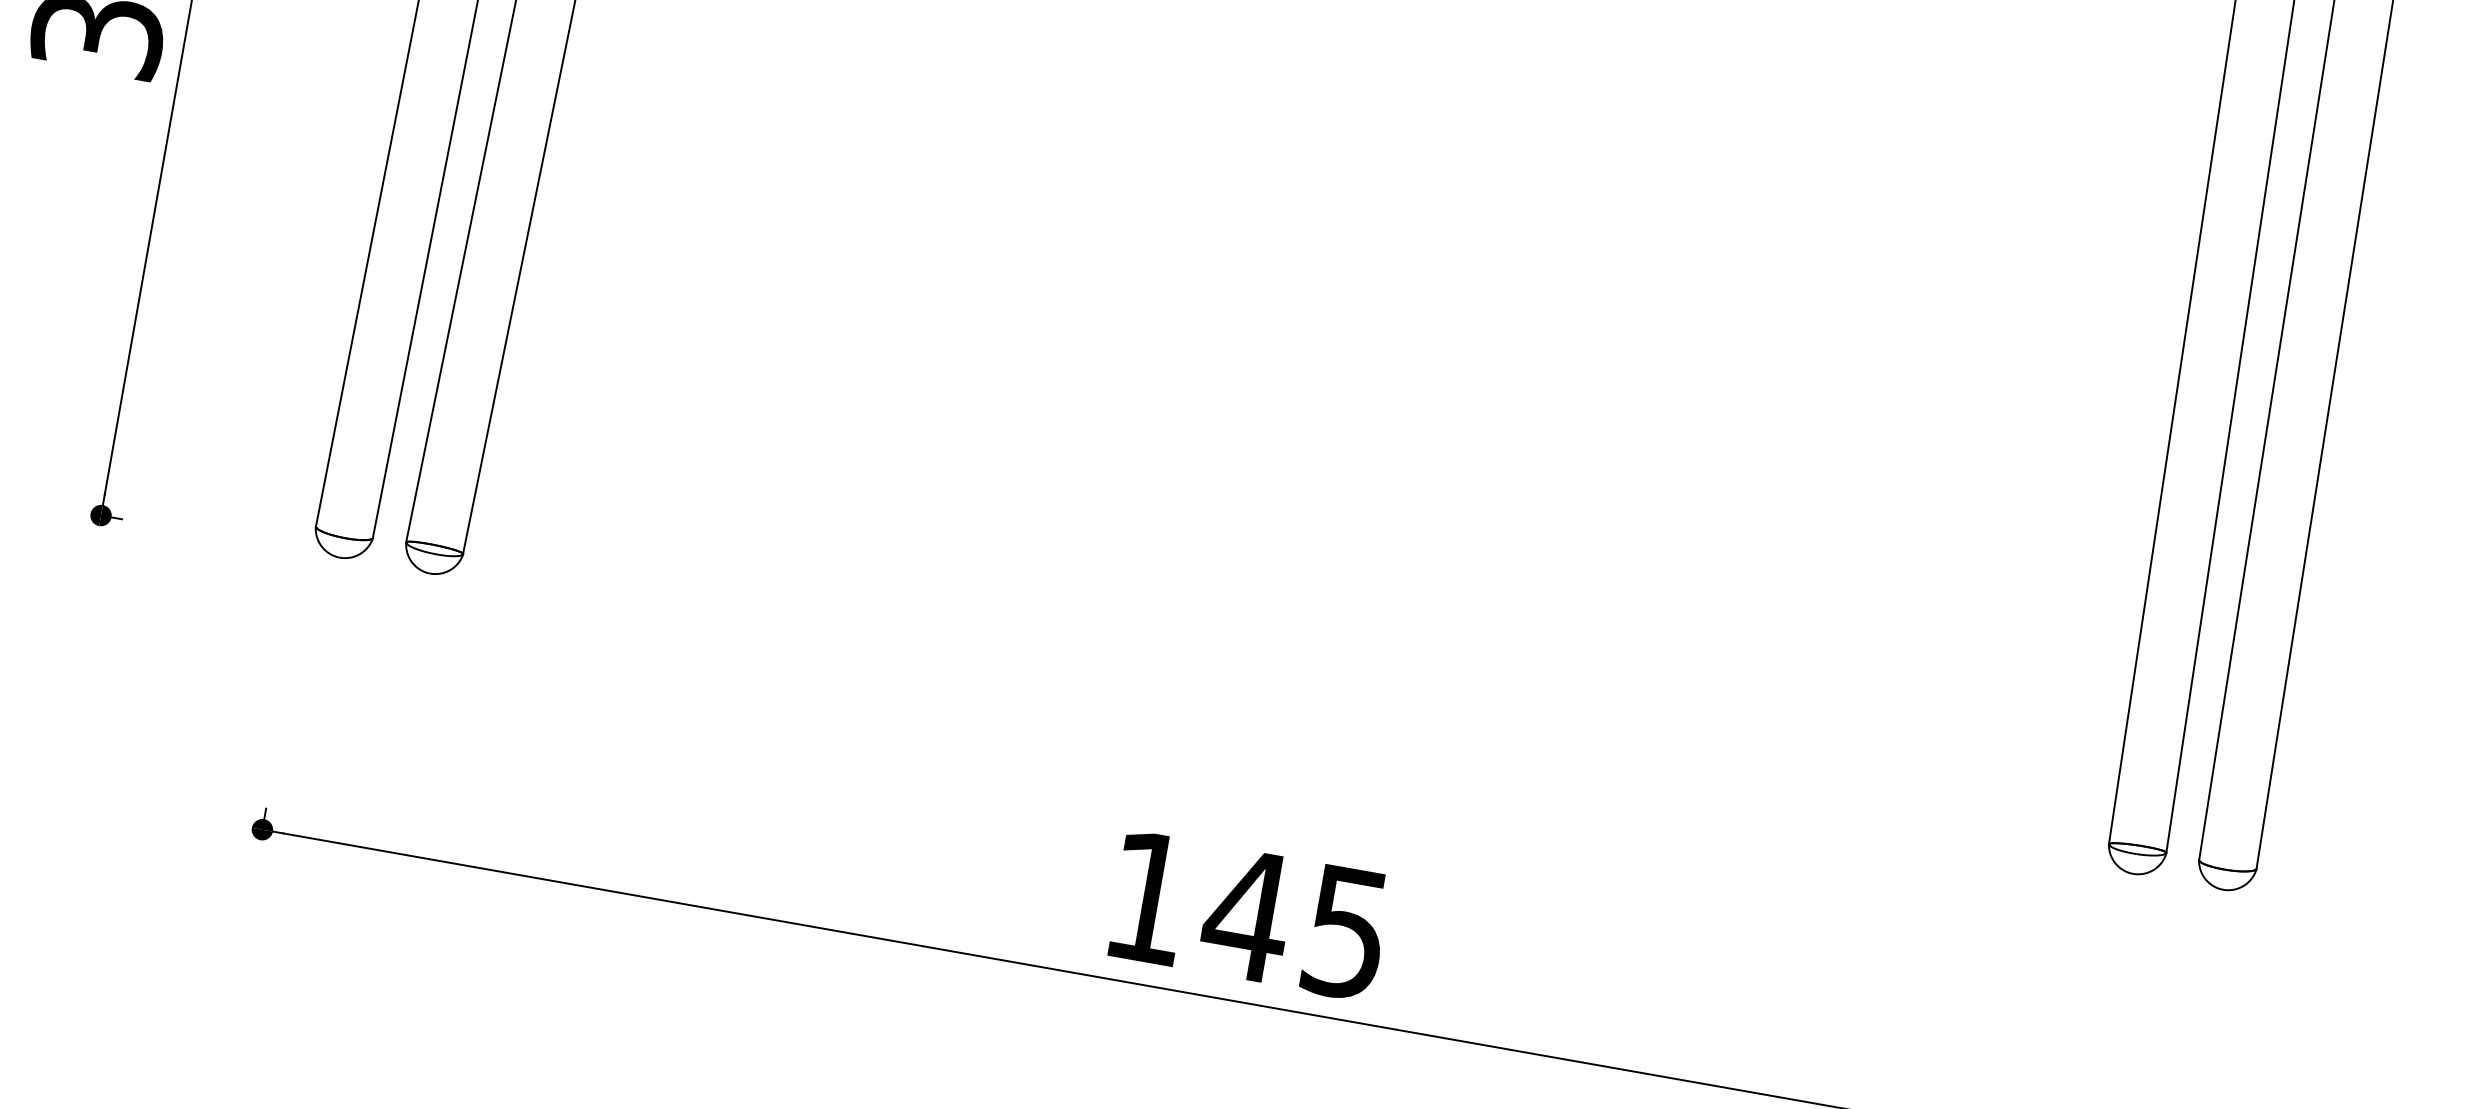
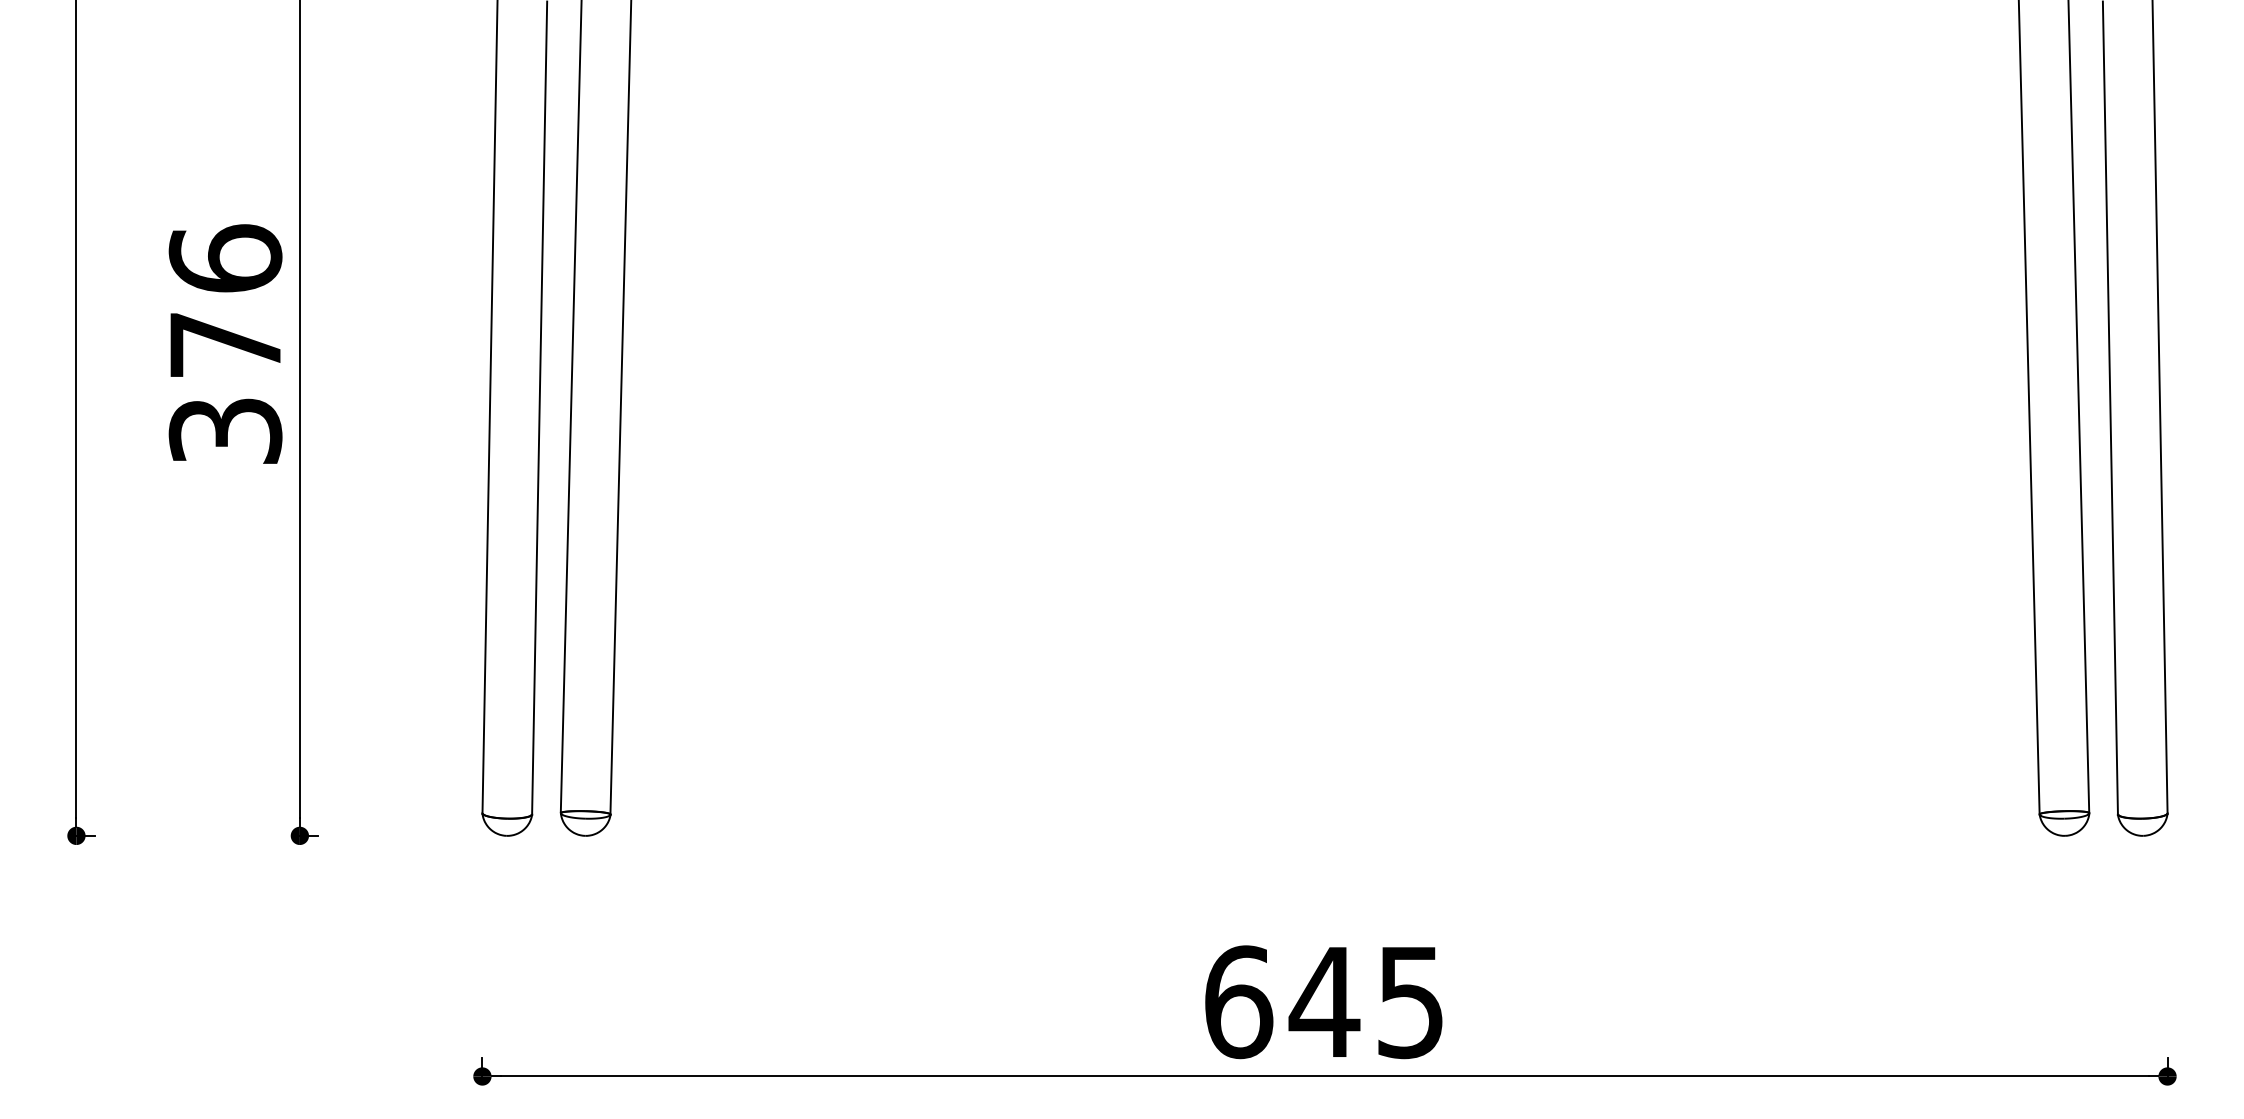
text: (1149, 898) -> (1239, 1002), 145 -> 645

